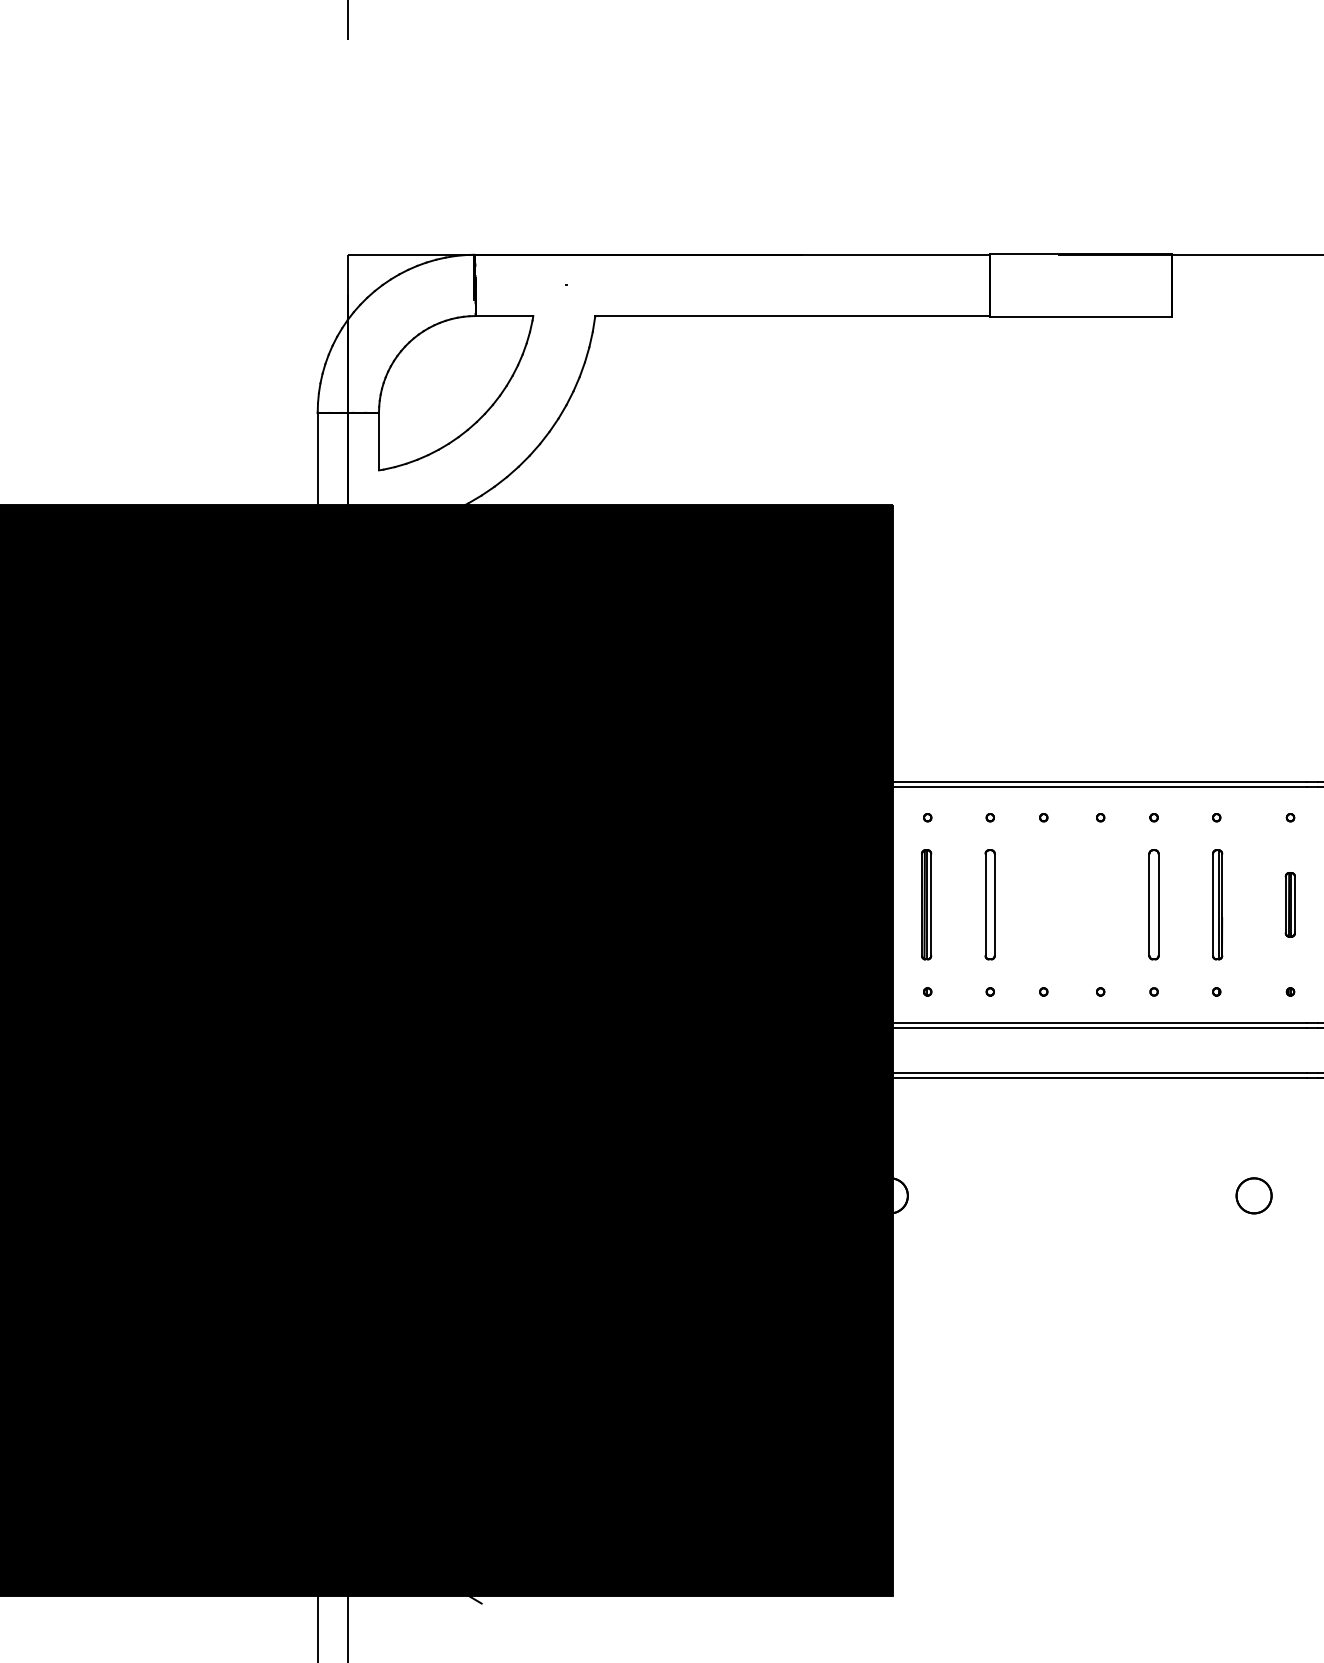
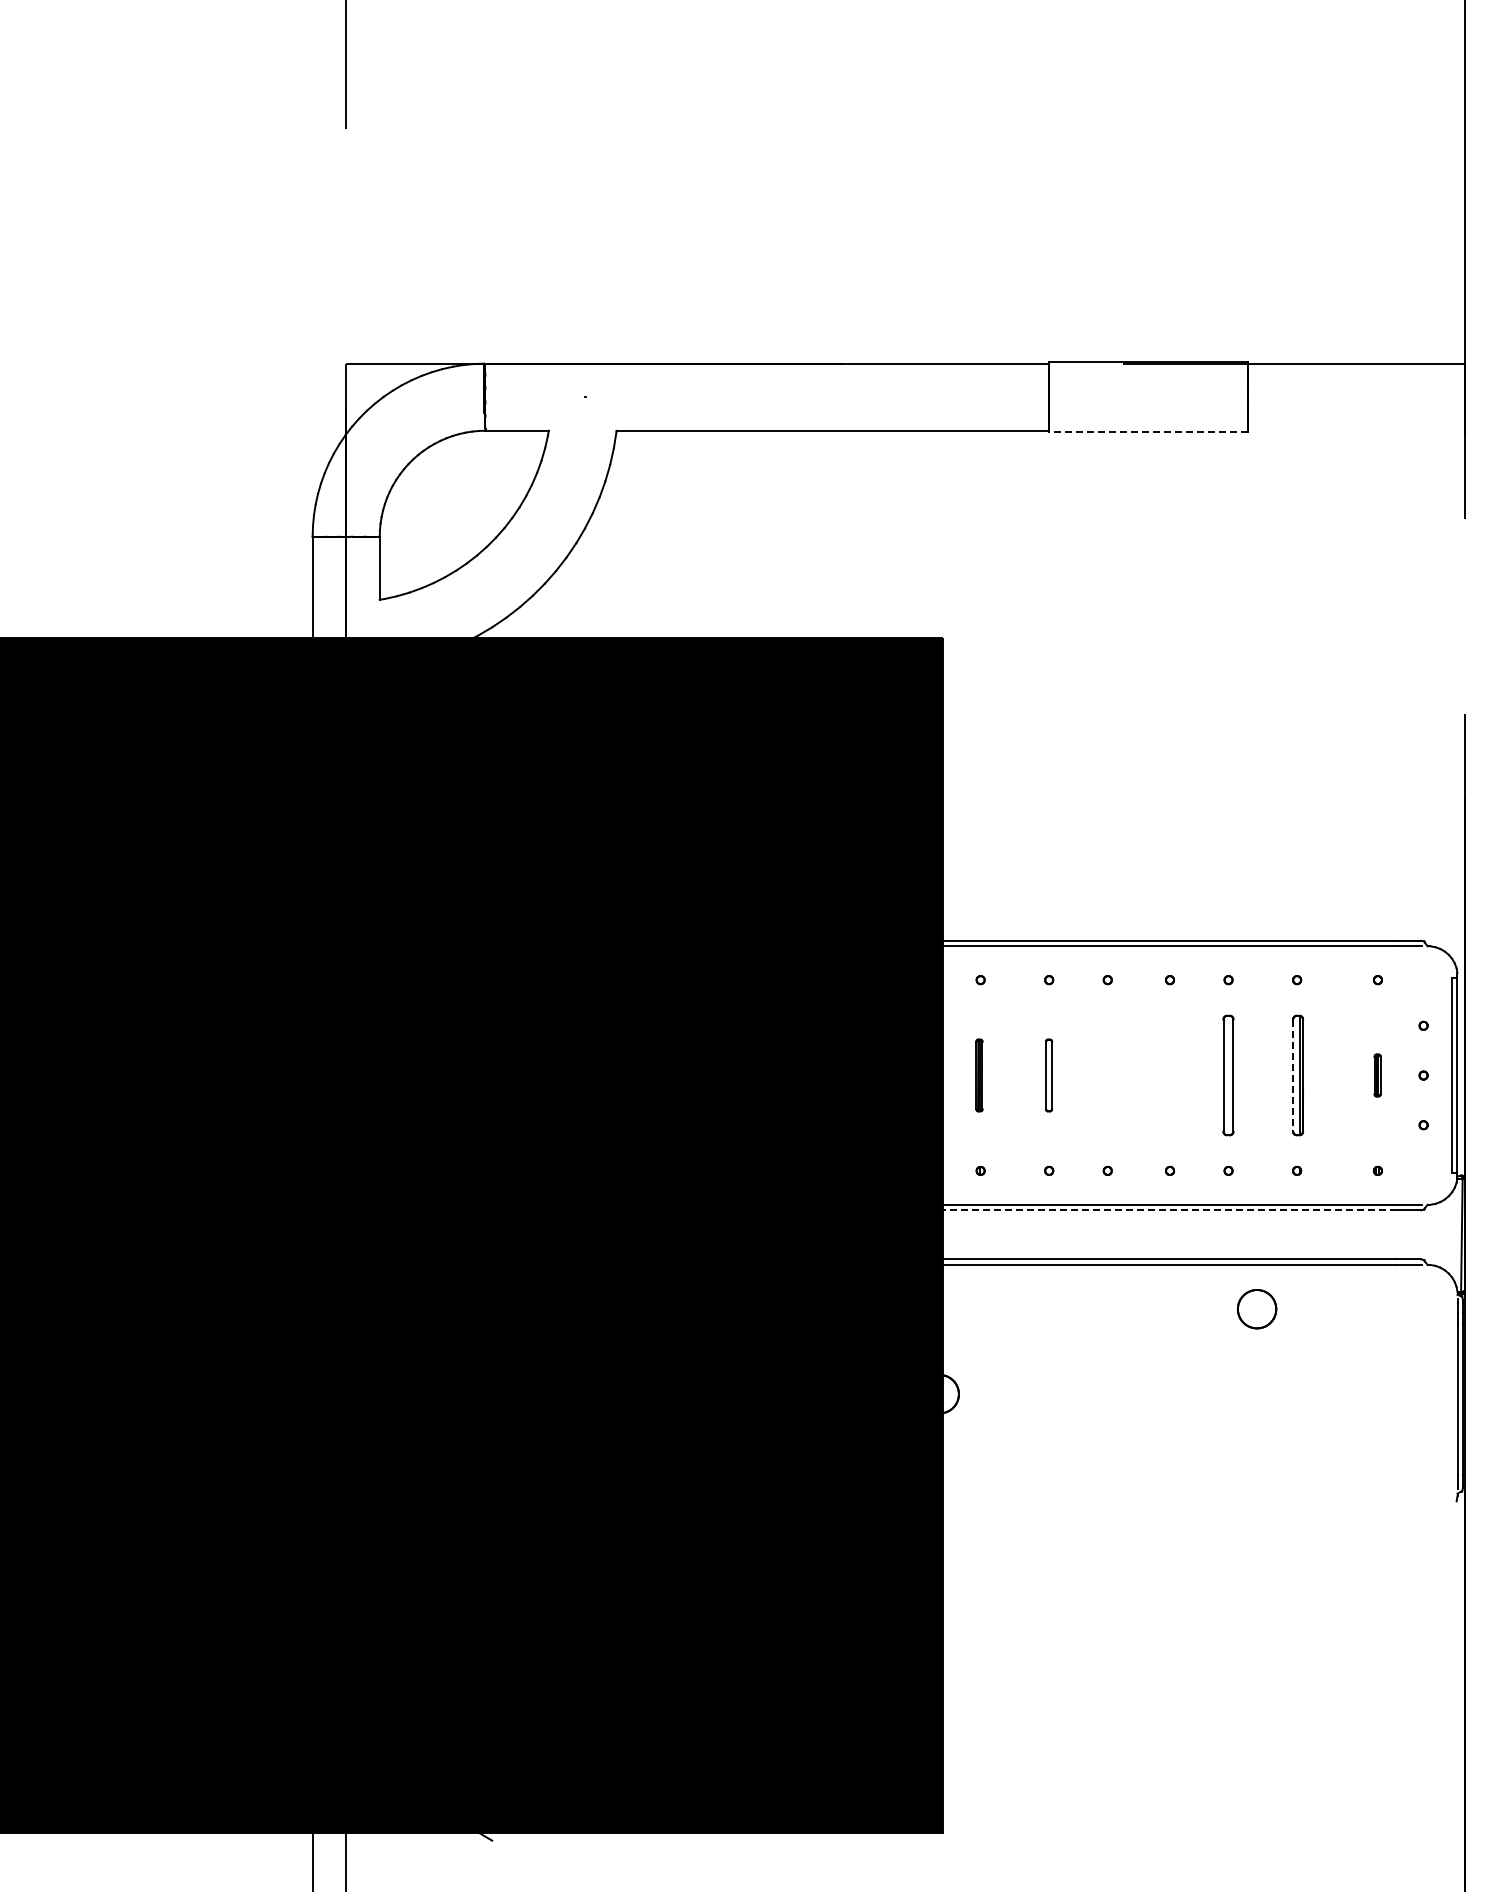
line: (1080, 317) -> (1148, 432), solid -> dashed
part: (926, 904) -> (979, 1075), size x0.6
part: (989, 904) -> (1048, 1075), size x0.6
line: (1213, 904) -> (1293, 1075), solid -> dashed
part: (1290, 904) -> (1377, 1075), size x0.6
line: (1070, 1028) -> (1137, 1210), solid -> dashed
part: (1253, 1196) -> (1256, 1309), moved

